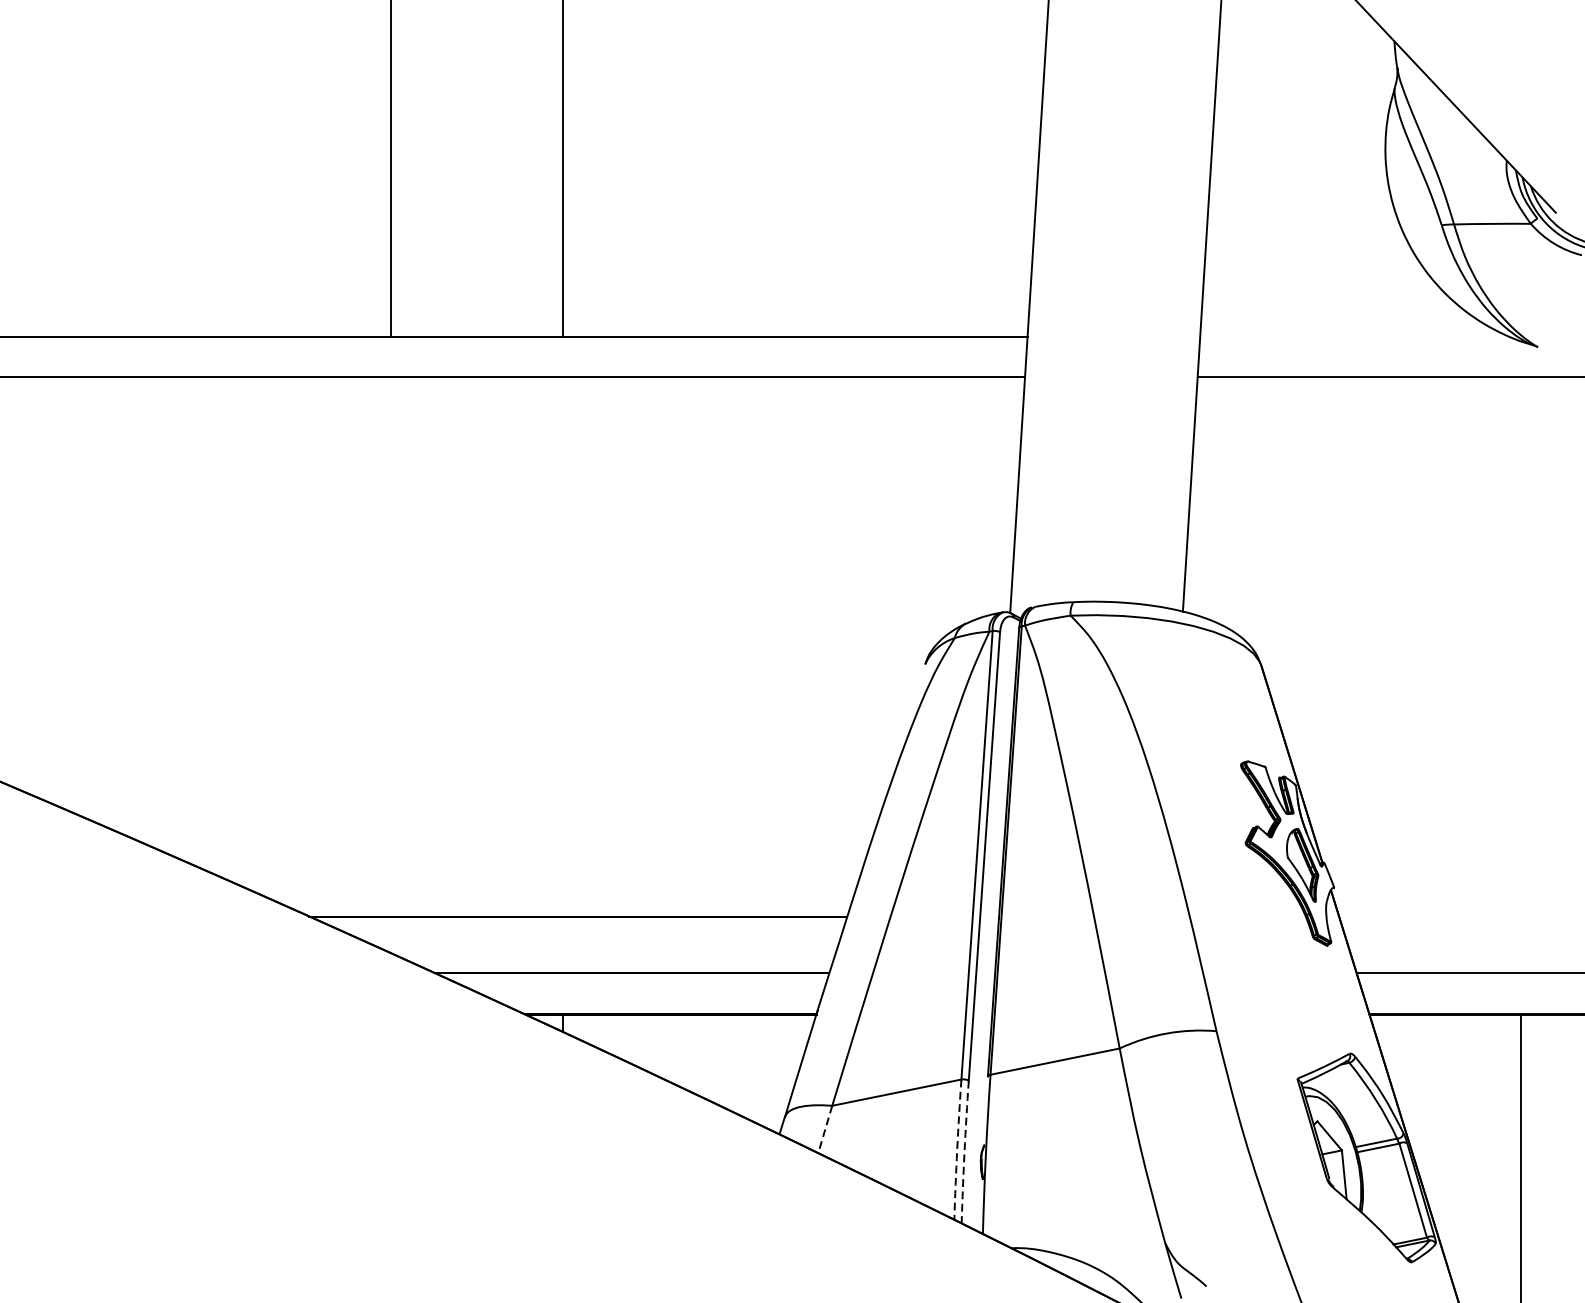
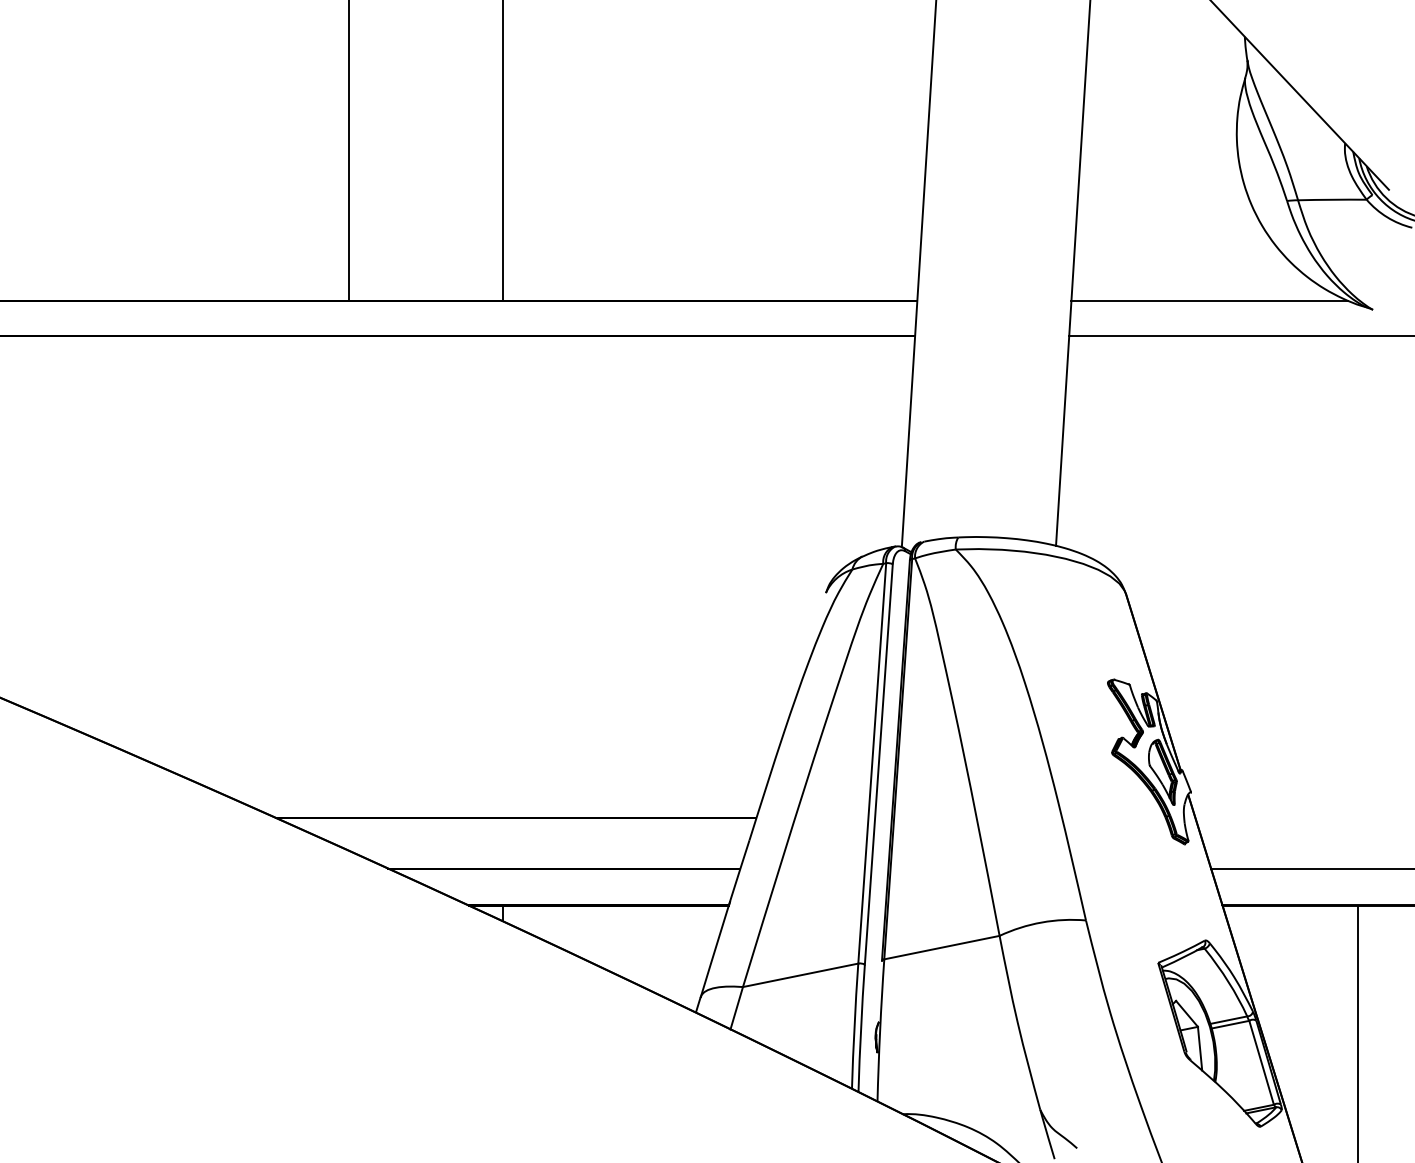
line: (1354, 336) -> (1209, 300), added
line: (824, 1129) -> (736, 1008), dashed -> solid
arc: (957, 1149) -> (854, 1026), dashed -> solid
arc: (965, 1152) -> (861, 1028), dashed -> solid

